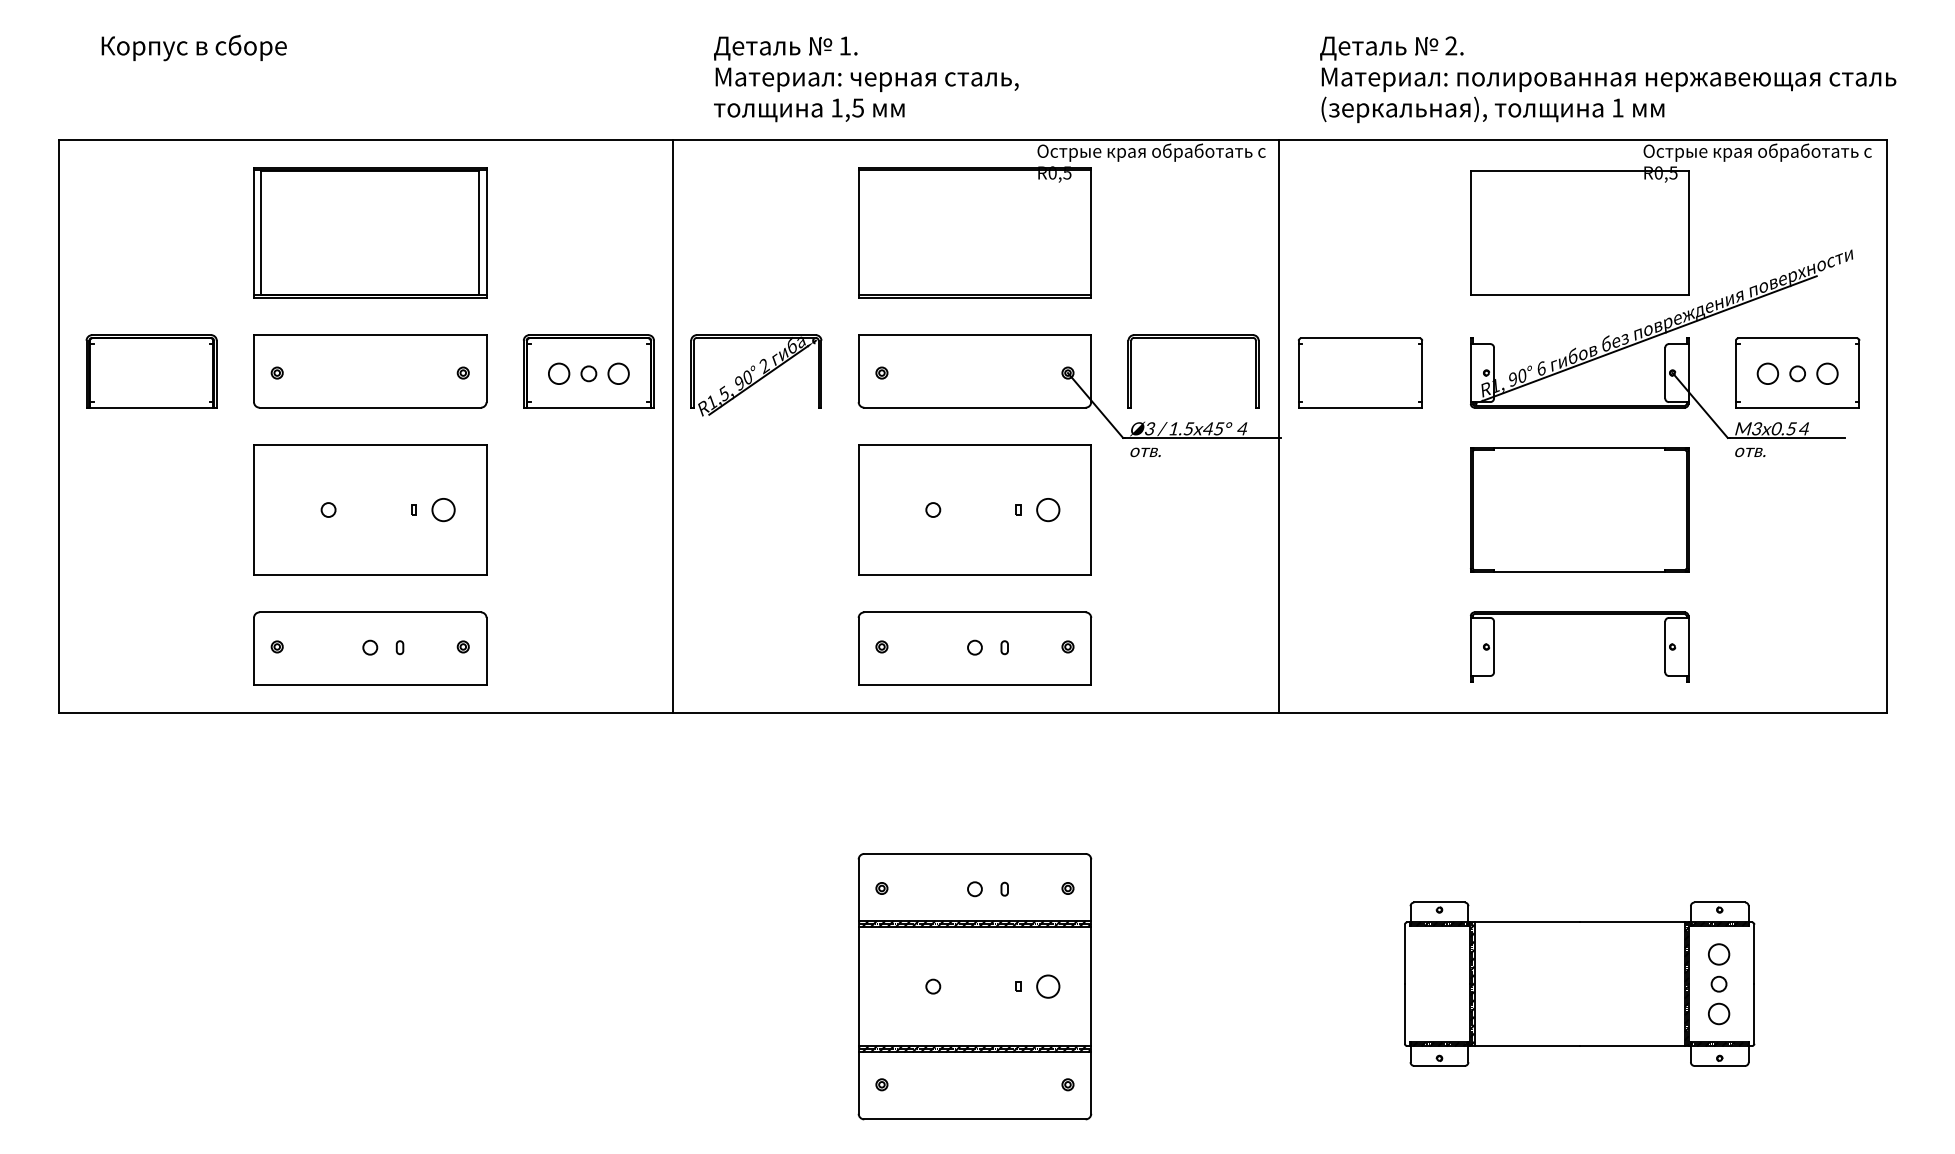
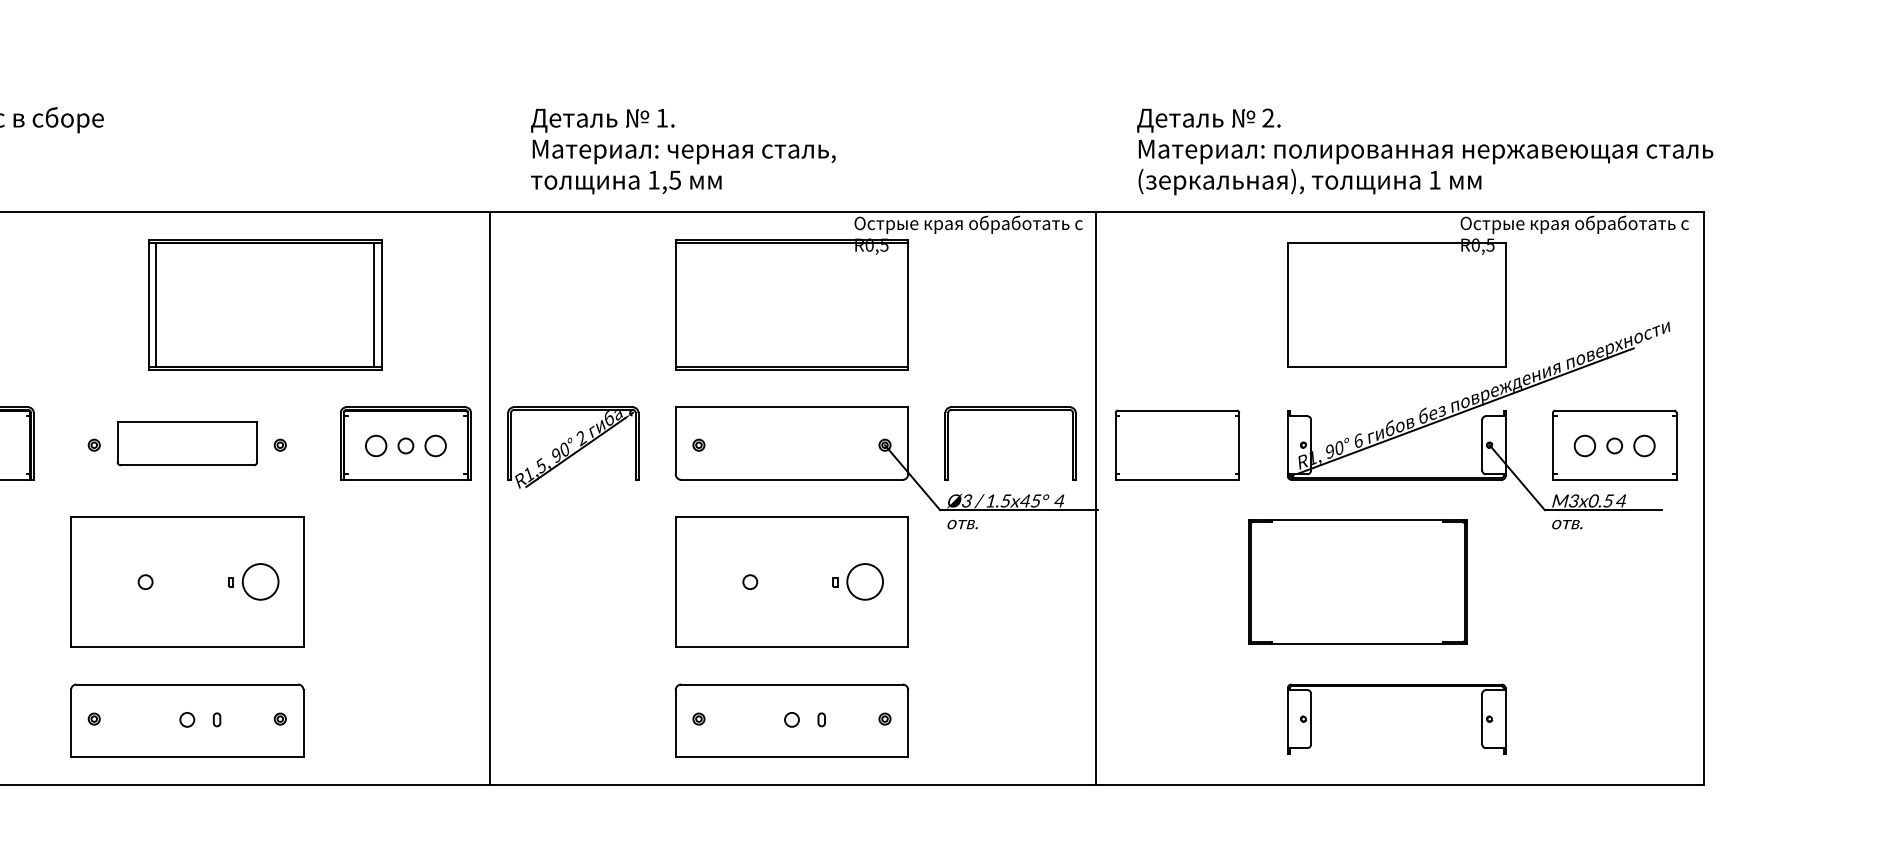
part: (370, 232) -> (265, 304), moved
part: (370, 371) -> (187, 443), size x0.6
part: (1579, 509) -> (1357, 581), moved
circle: (443, 510) -> (260, 582), size x1.6
circle: (1048, 510) -> (865, 582), size x1.6

